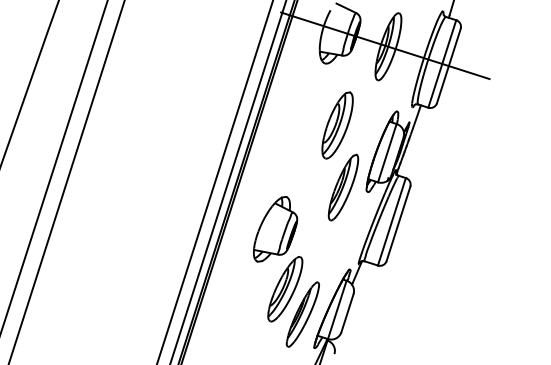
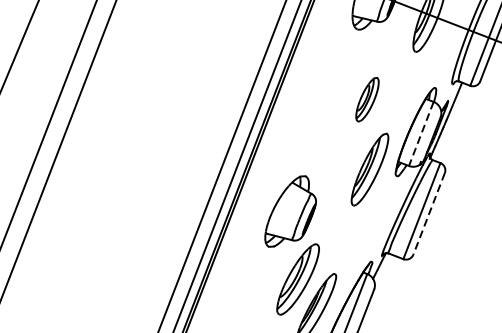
part: (337, 125) -> (367, 99), size x0.6
line: (387, 153) -> (421, 134), solid -> dashed
line: (398, 224) -> (429, 214), solid -> dashed

